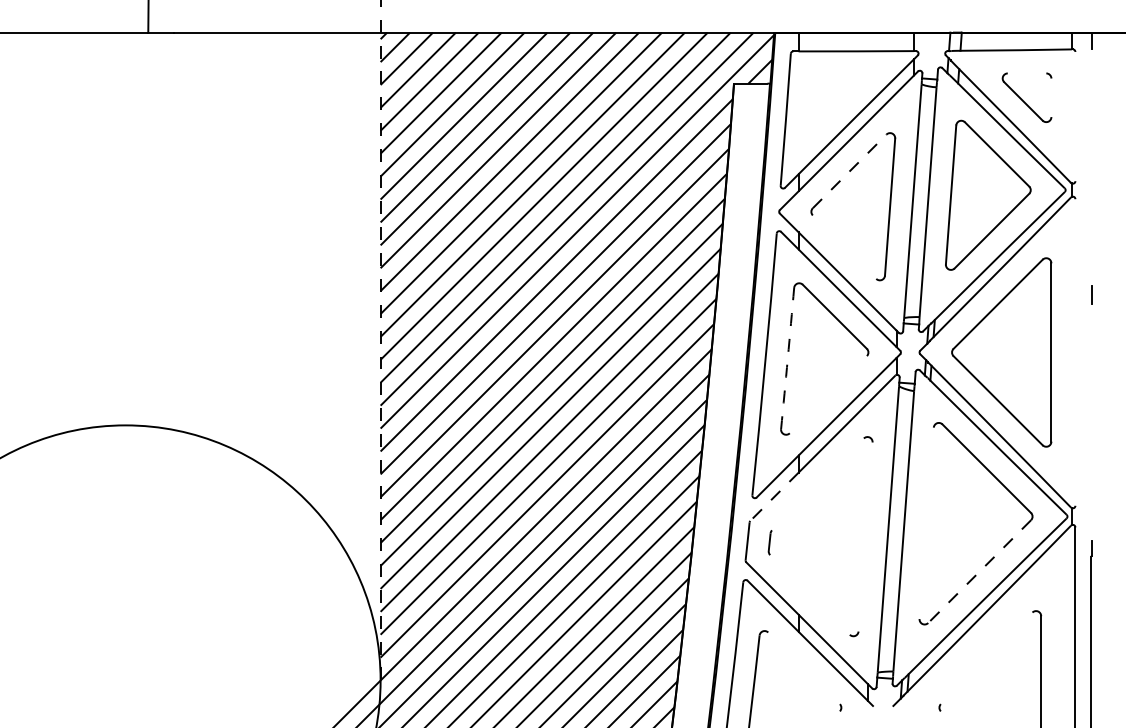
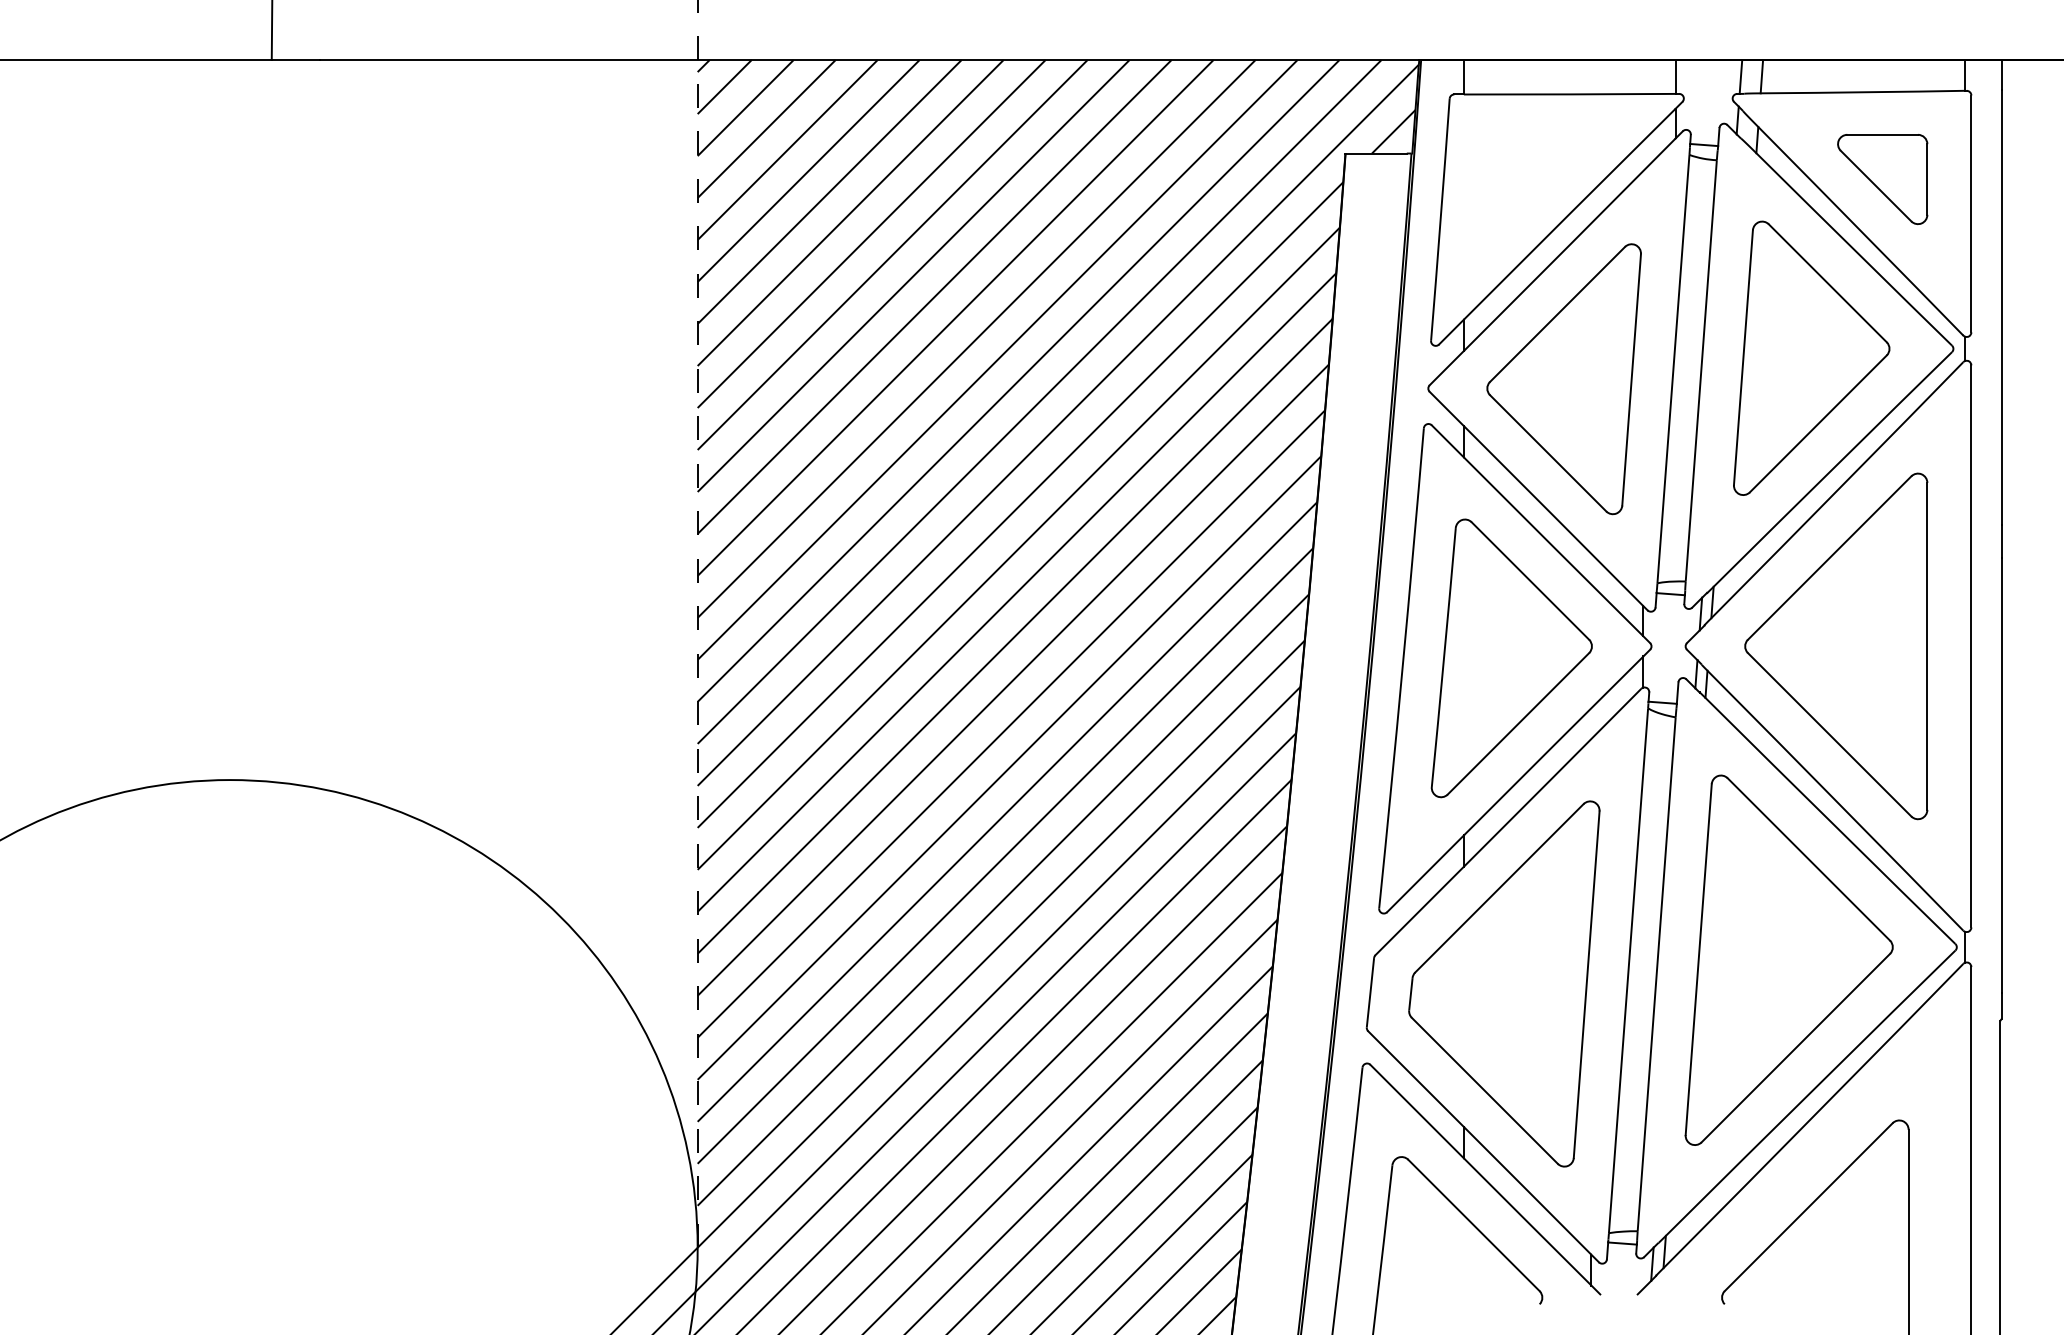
line: (1026, 73) -> (1881, 134), added
line: (1051, 97) -> (1927, 178), added
line: (1075, 116) -> (1971, 213), added
line: (1092, 167) -> (2002, 307), added
line: (850, 171) -> (1559, 314), dashed -> solid
line: (844, 246) -> (1548, 452), added
line: (1075, 352) -> (1971, 646), added
arc: (787, 358) -> (1443, 657), dashed -> solid
line: (827, 394) -> (1516, 723), added
line: (1092, 422) -> (2002, 774), added
line: (817, 484) -> (1498, 888), added
line: (774, 497) -> (1419, 912), dashed -> solid
line: (926, 523) -> (1698, 959), added
line: (865, 536) -> (1586, 983), added
line: (979, 571) -> (1795, 1047), dashed -> solid
line: (809, 594) -> (1483, 1090), added
line: (986, 658) -> (1808, 1207), added
line: (803, 668) -> (1472, 1225), added

